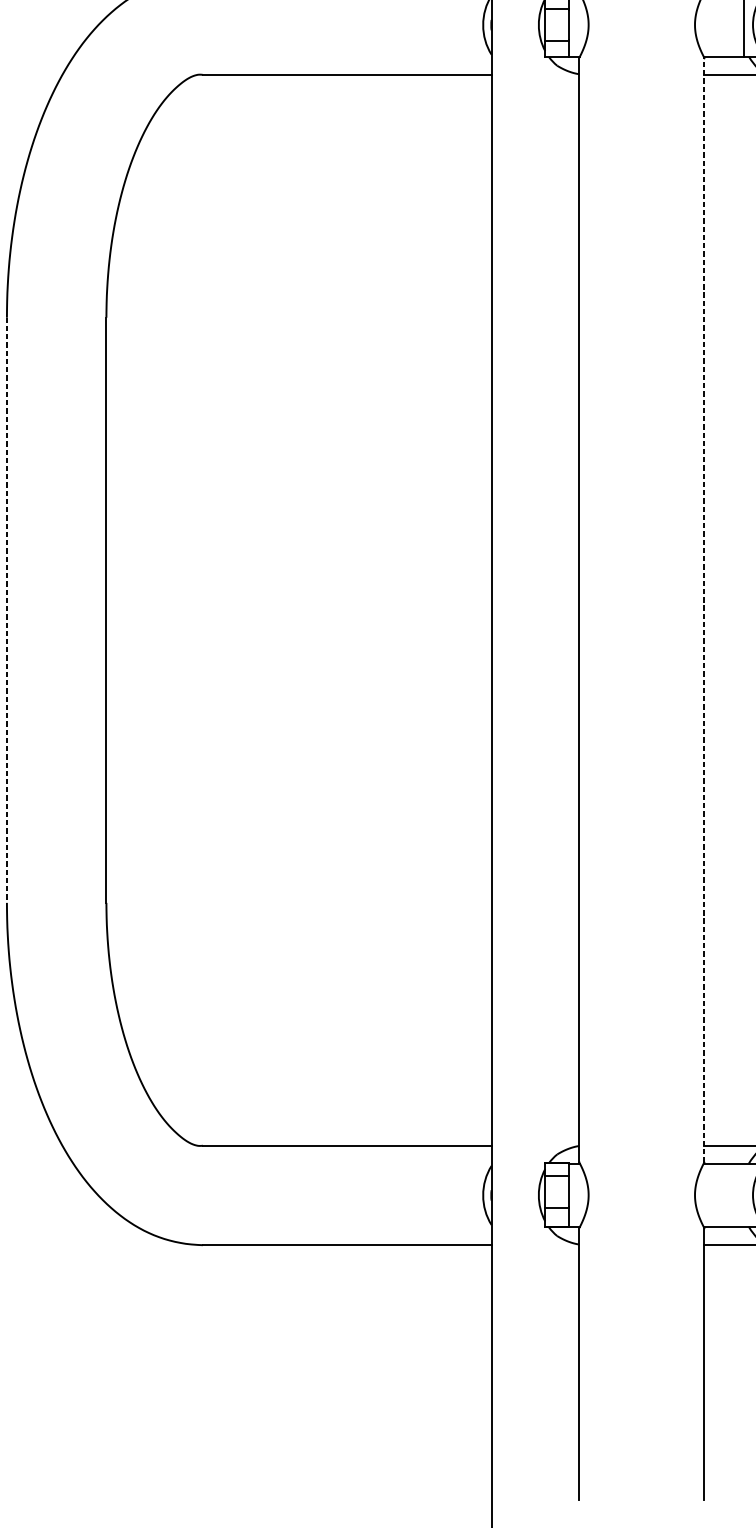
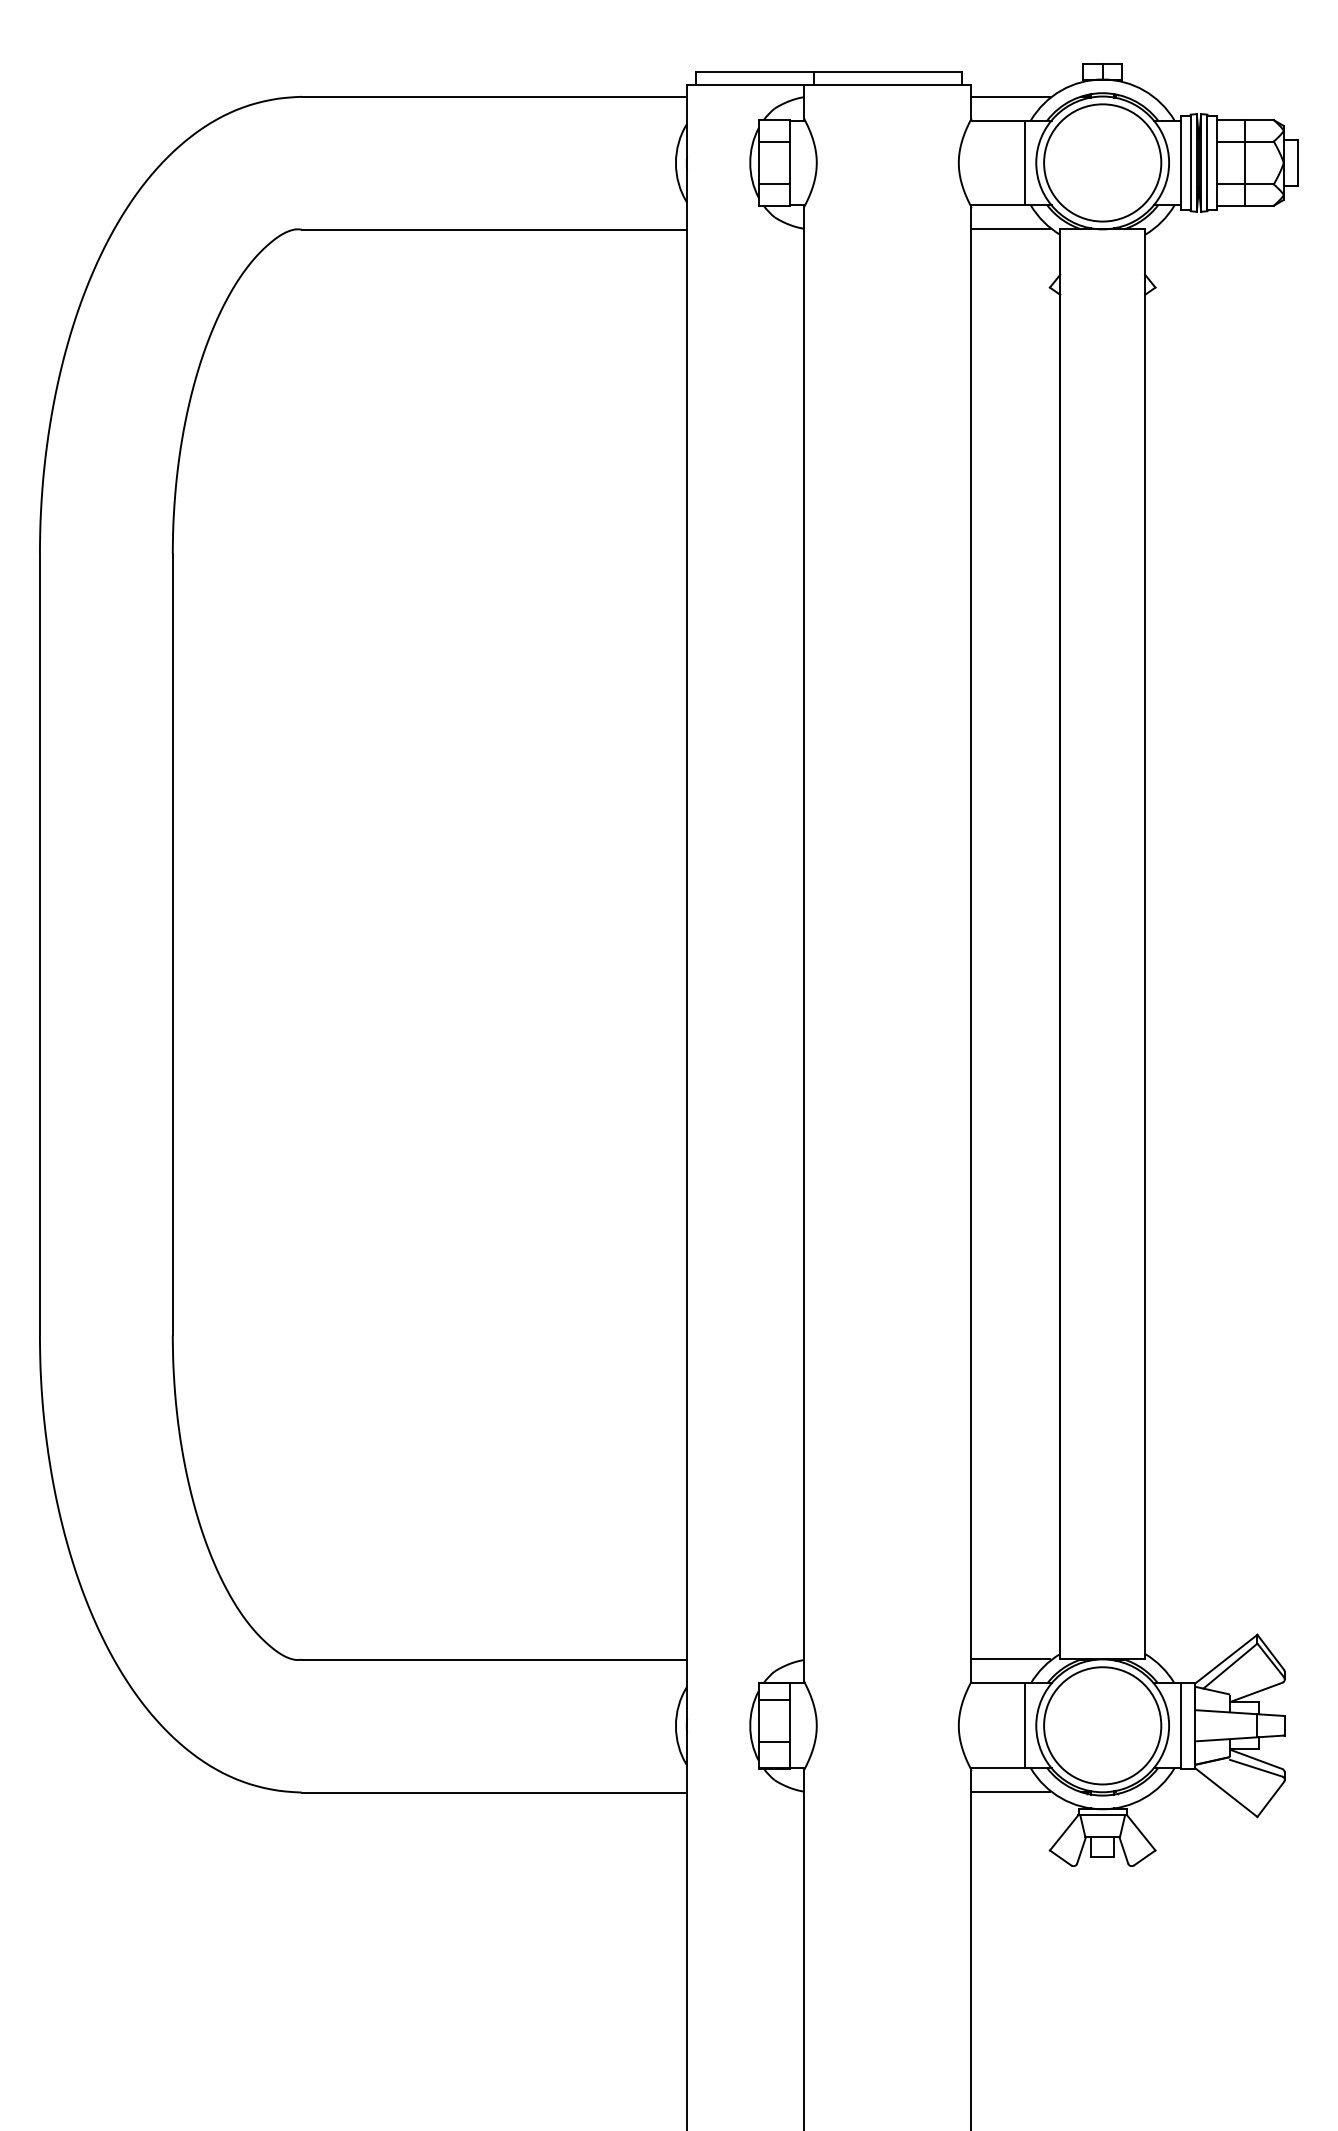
line: (6, 610) -> (39, 944), dashed -> solid
line: (704, 610) -> (971, 944), dashed -> solid
line: (744, 1194) -> (1024, 1725), added

